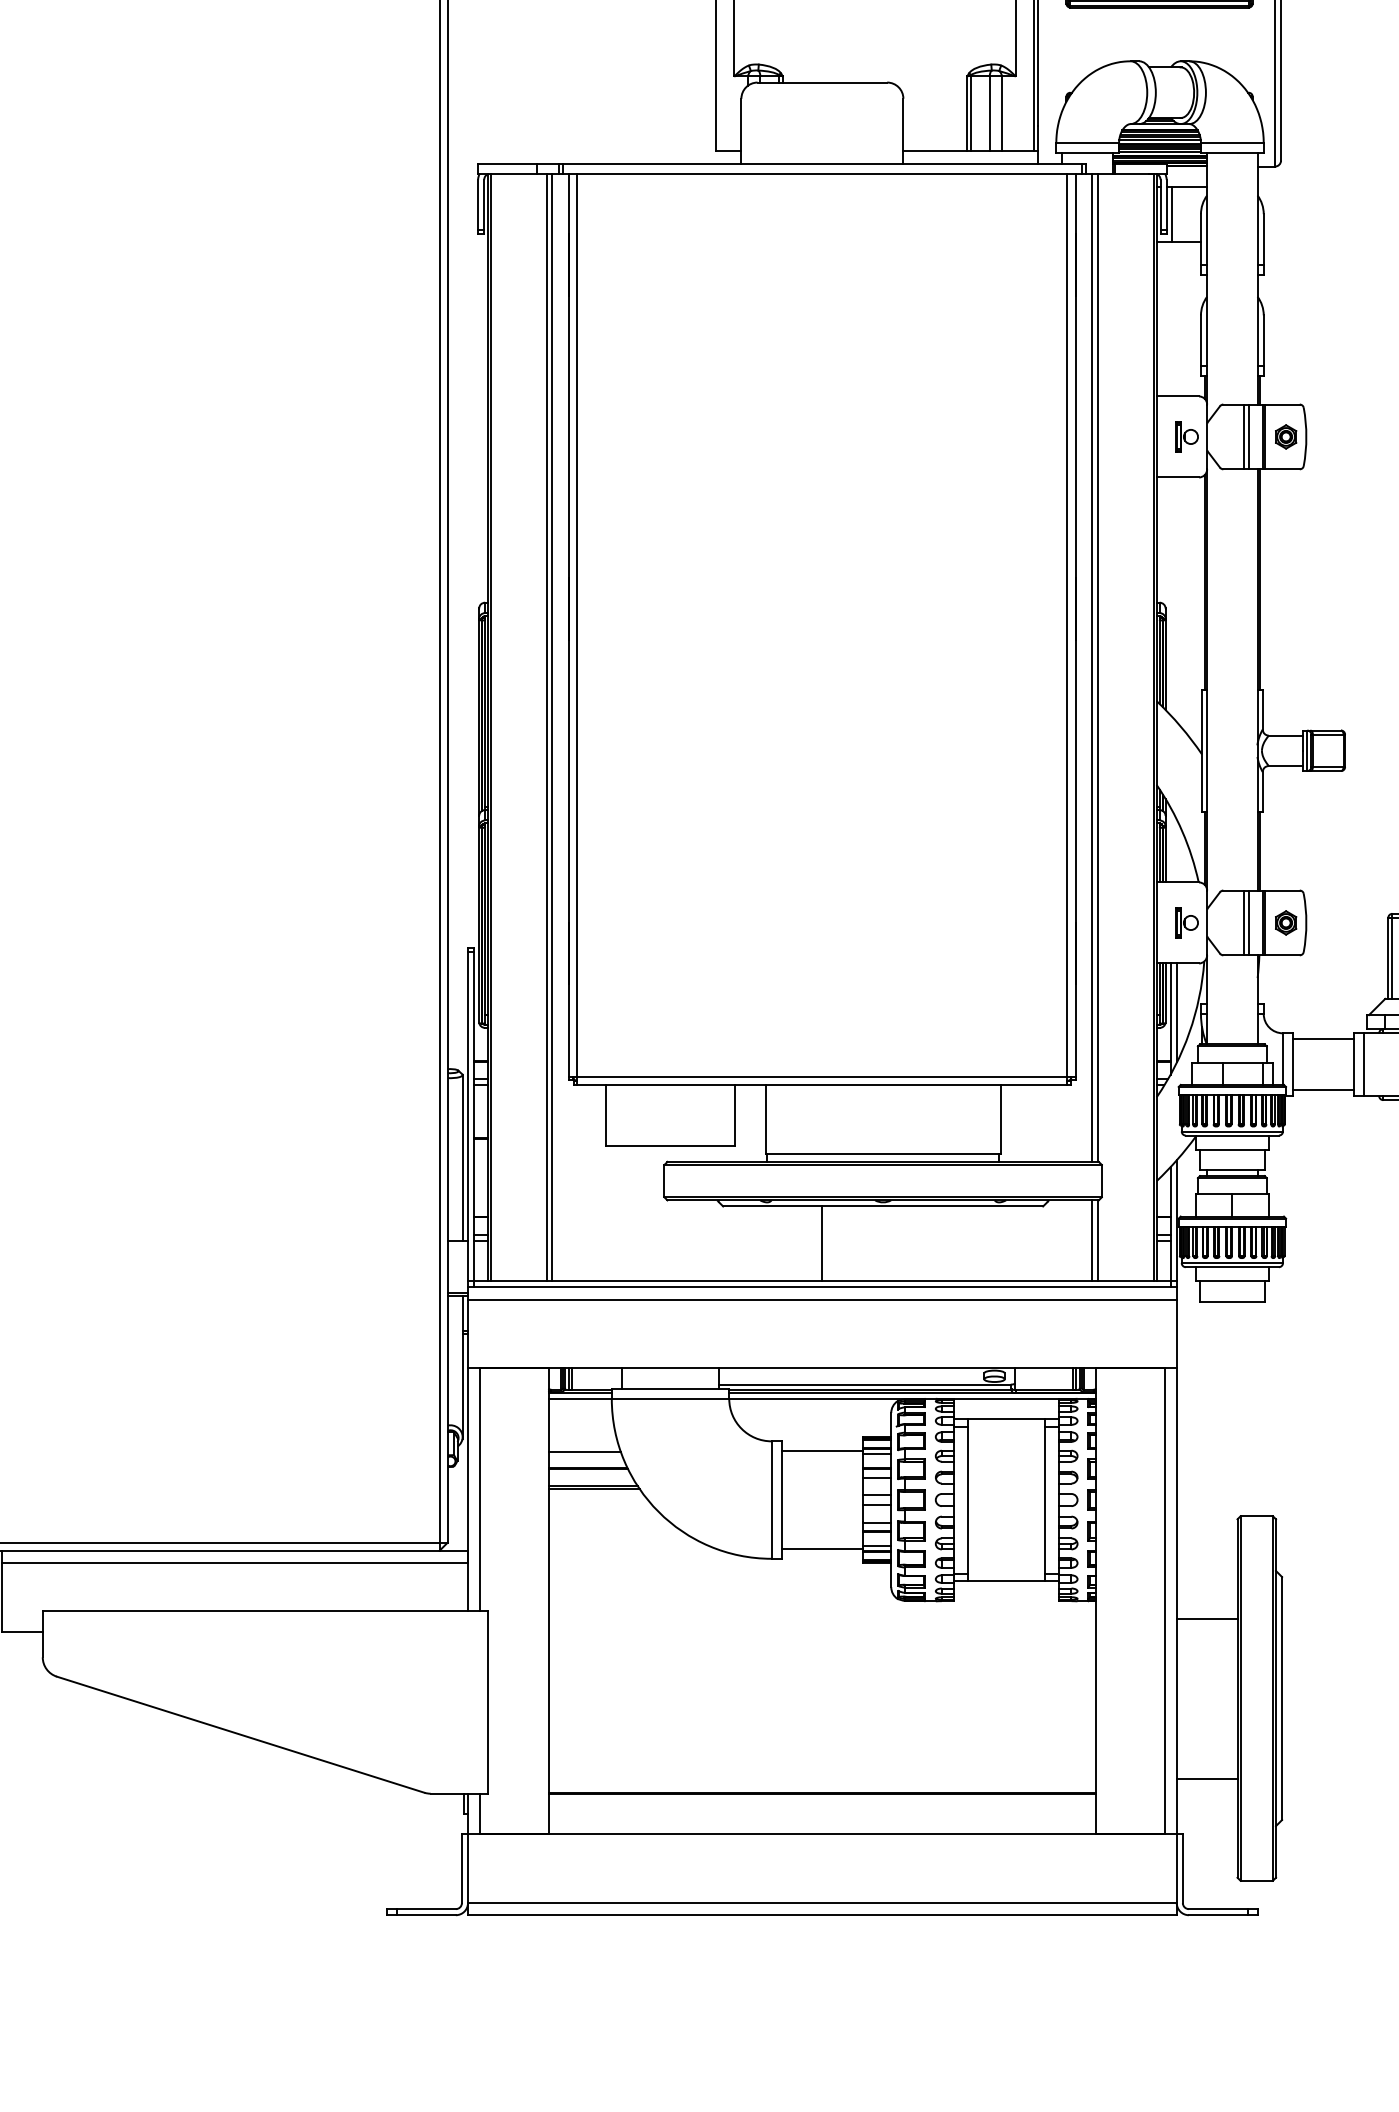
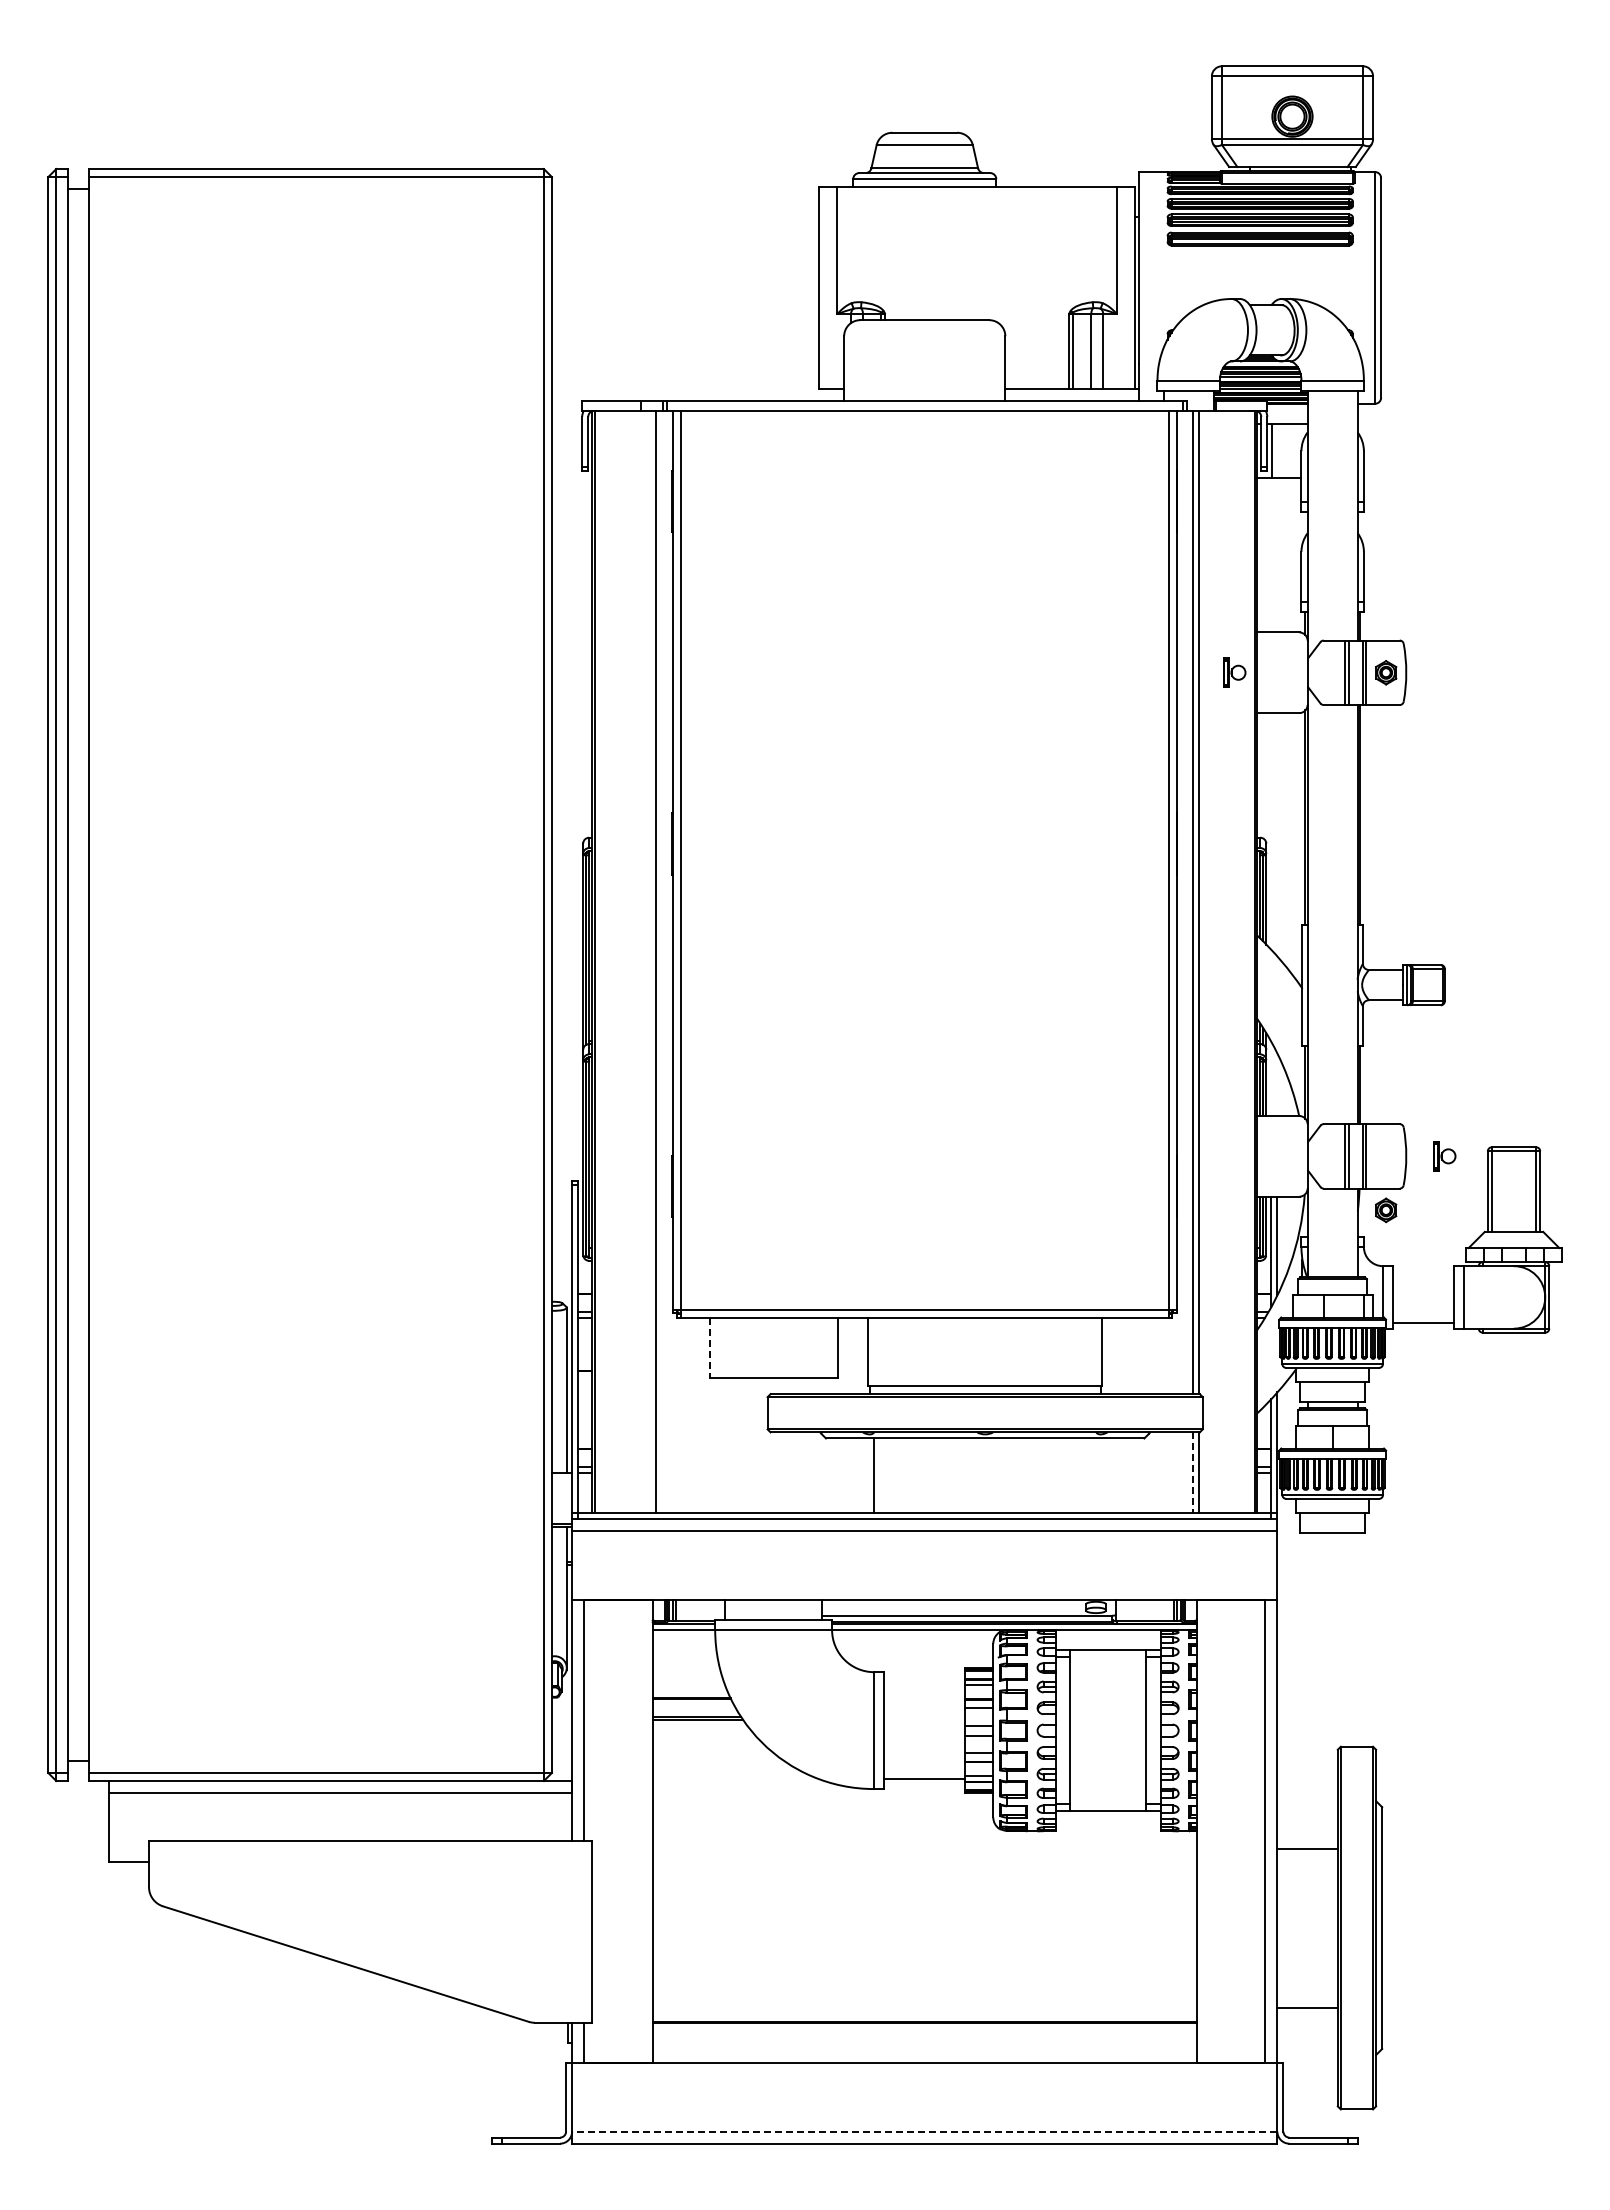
part: (1186, 436) -> (1234, 672), moved
line: (546, 727) -> (650, 961), removed
part: (1186, 923) -> (1444, 1156), moved
part: (1286, 923) -> (1386, 1210), moved
line: (1323, 1039) -> (1423, 1272), removed
line: (606, 1116) -> (709, 1348), solid -> dashed
line: (1092, 1241) -> (1193, 1473), solid -> dashed
line: (822, 1243) -> (873, 1475), moved
line: (584, 1451) -> (688, 1682), removed
line: (822, 1451) -> (924, 1682), removed
line: (822, 1902) -> (924, 2131), solid -> dashed

